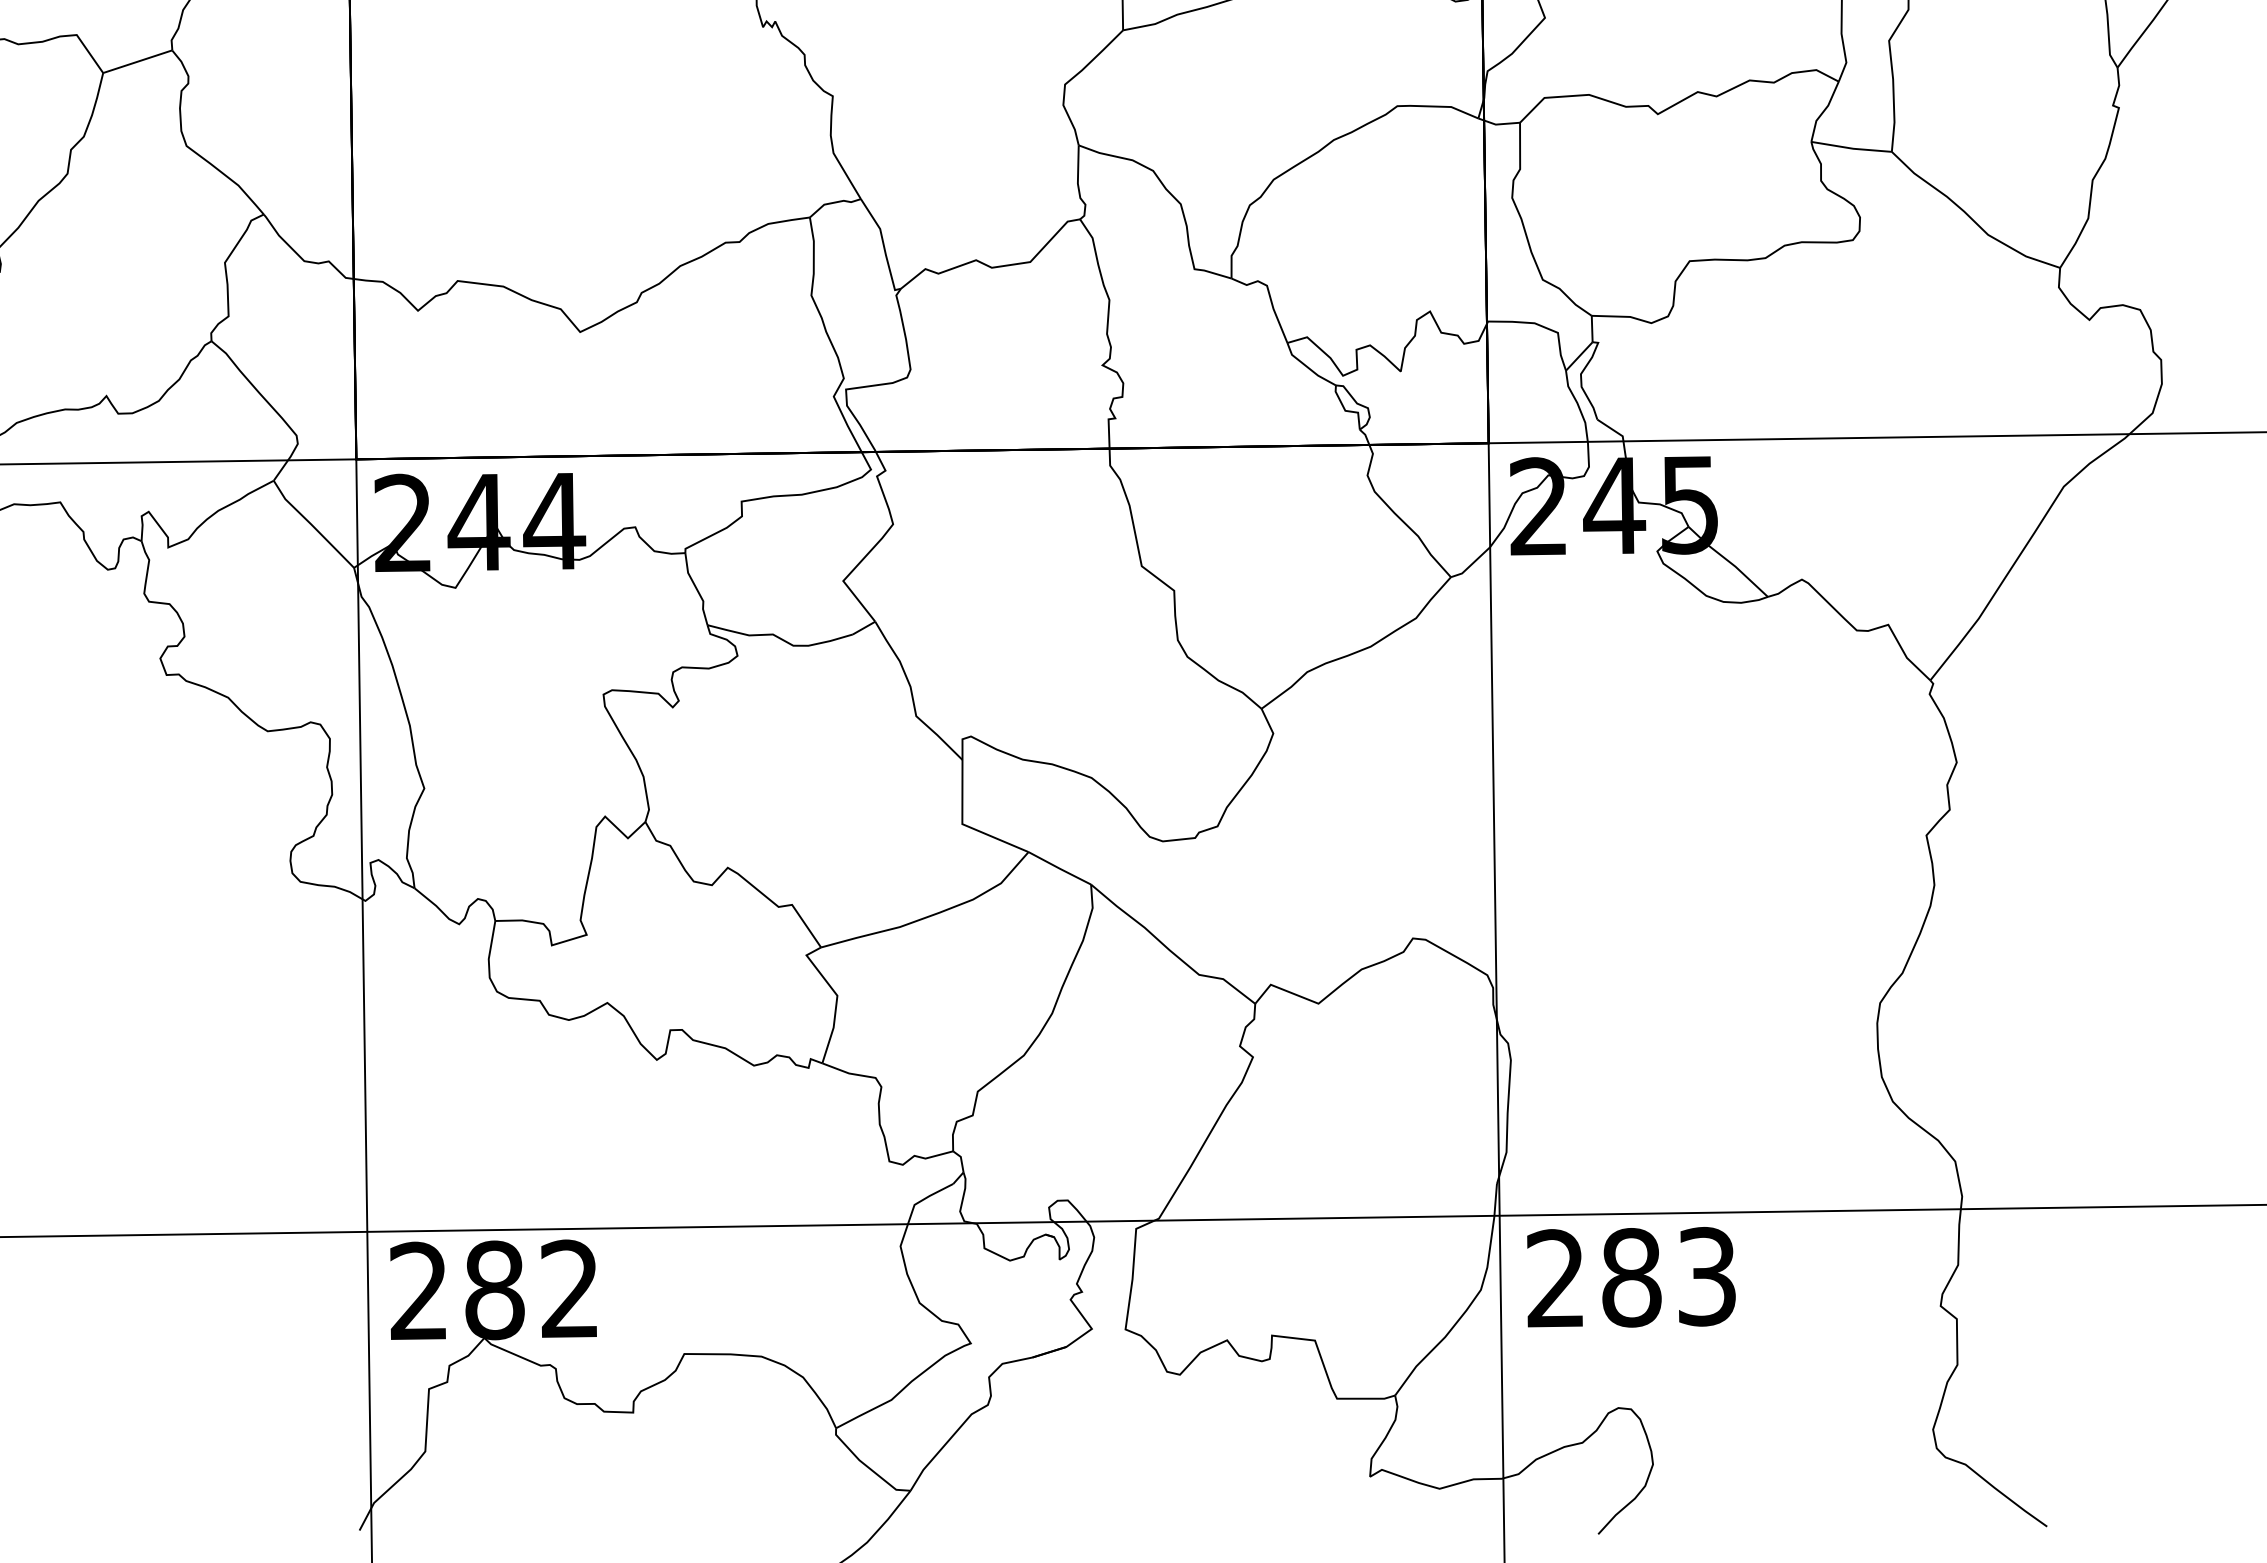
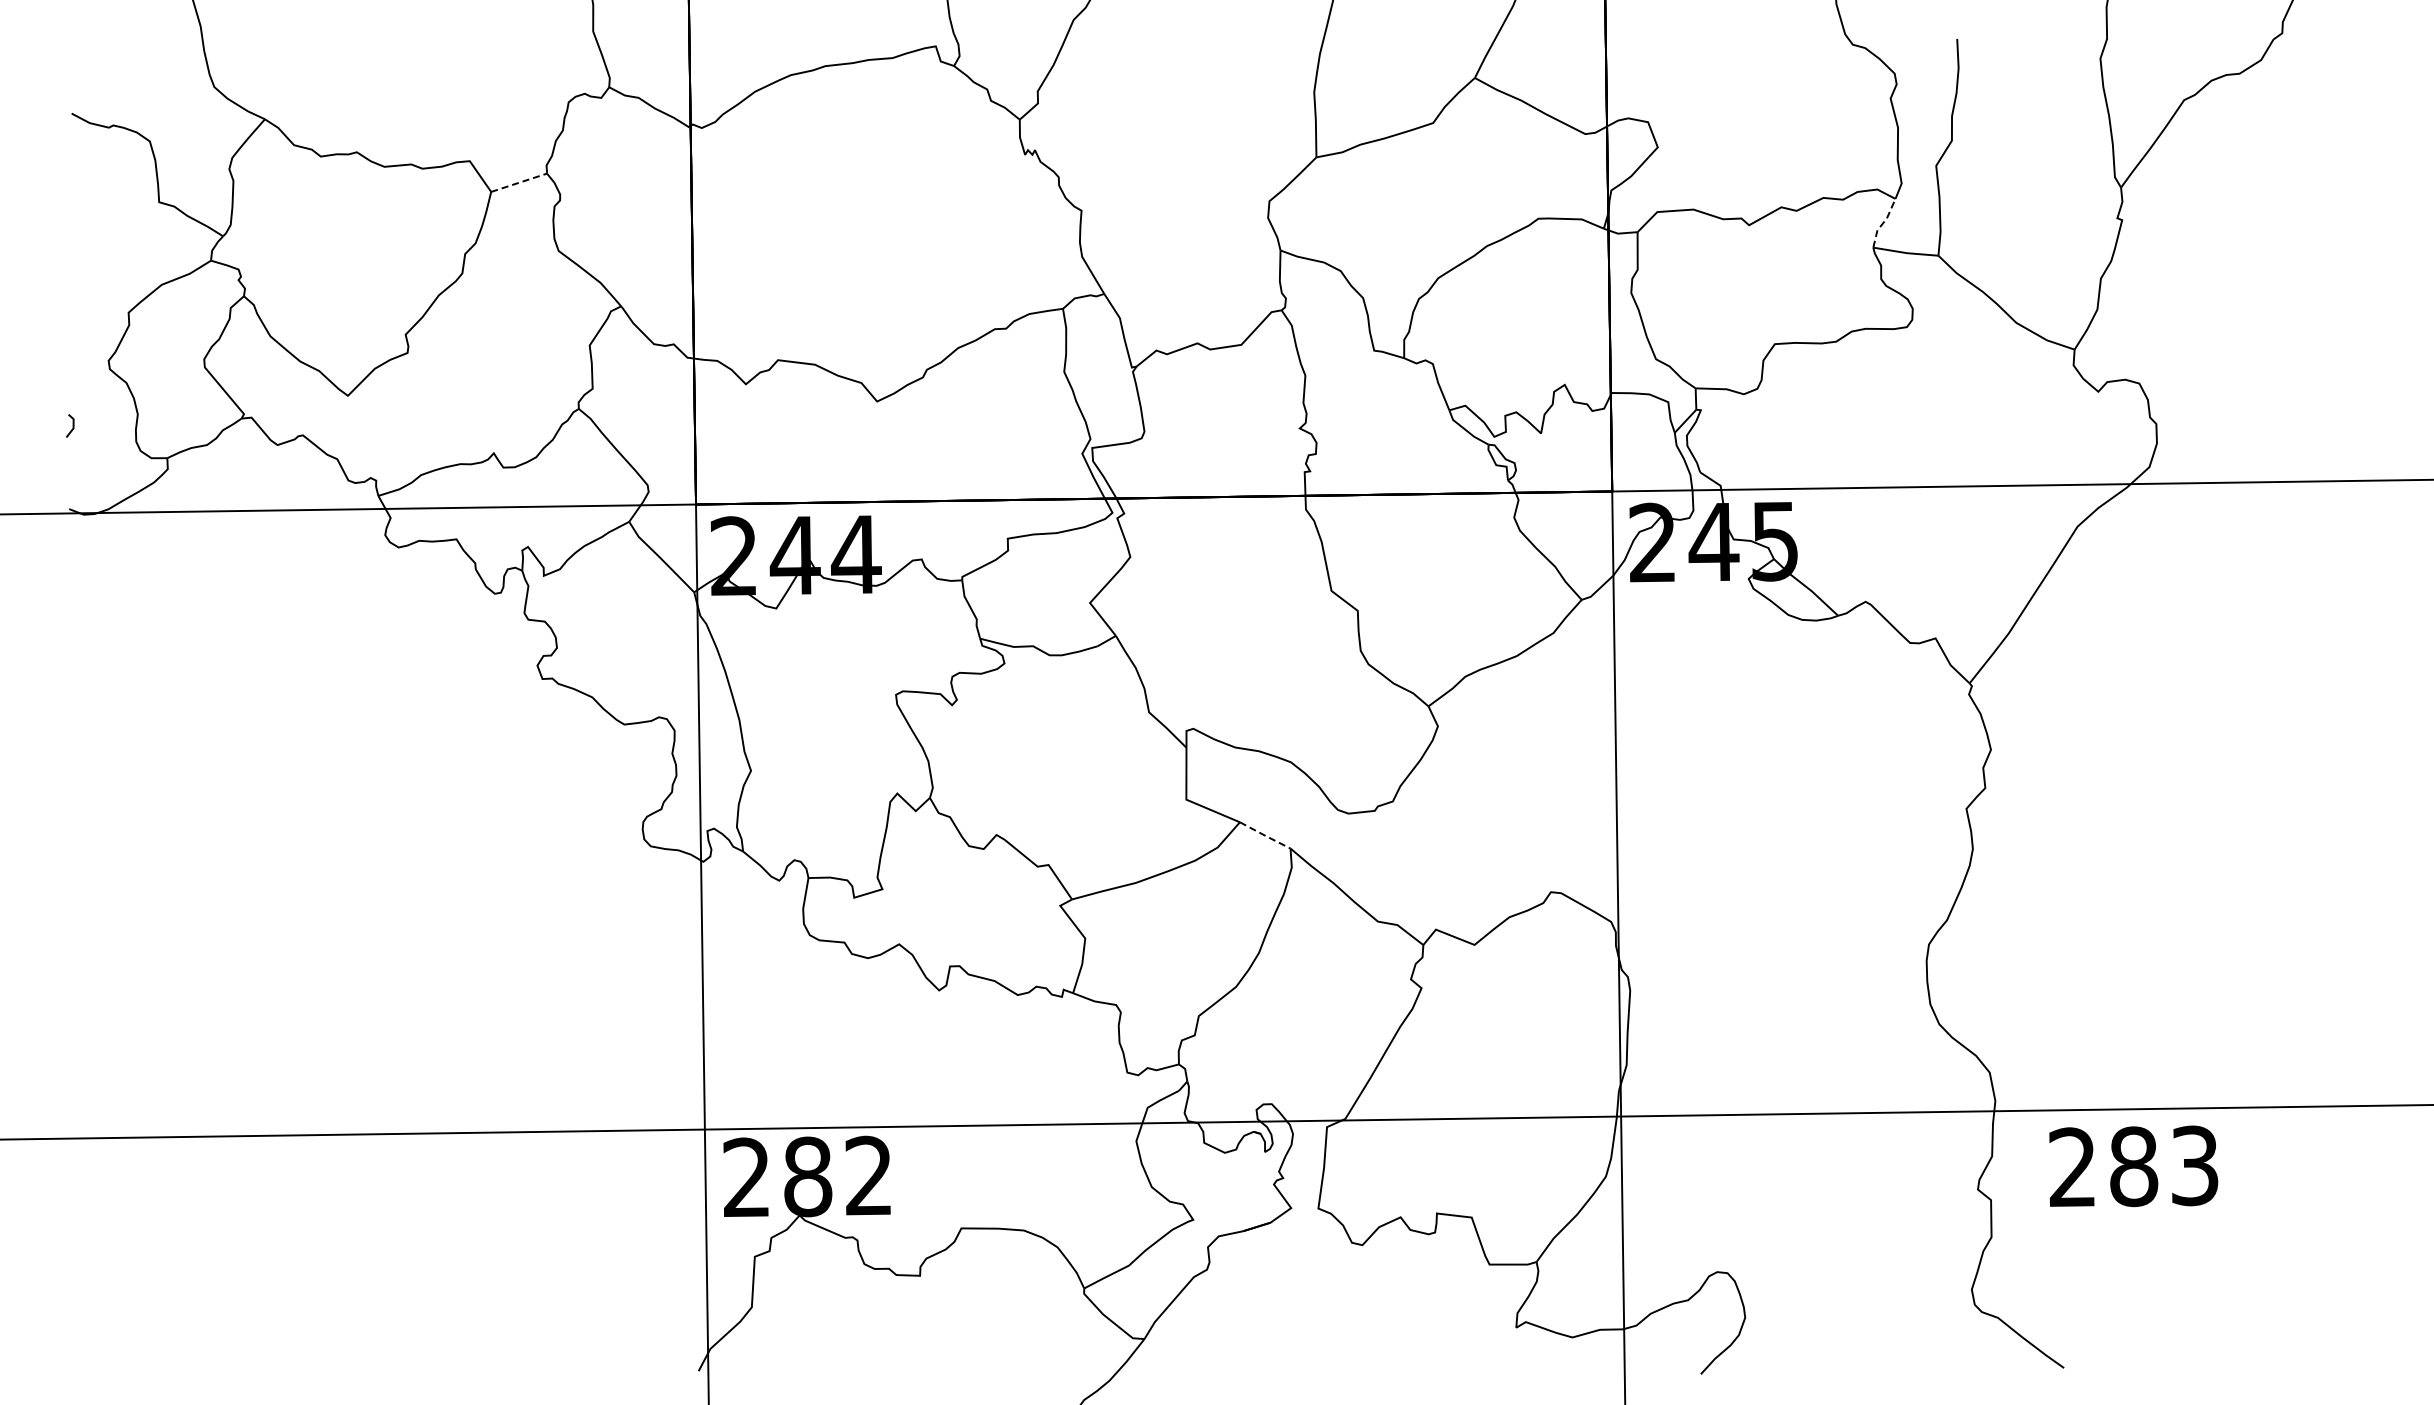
line: (138, 61) -> (519, 182), solid -> dashed
line: (1823, 110) -> (1883, 222), solid -> dashed
line: (1060, 868) -> (1265, 835), solid -> dashed
text: (1631, 1277) -> (2133, 1166), moved

